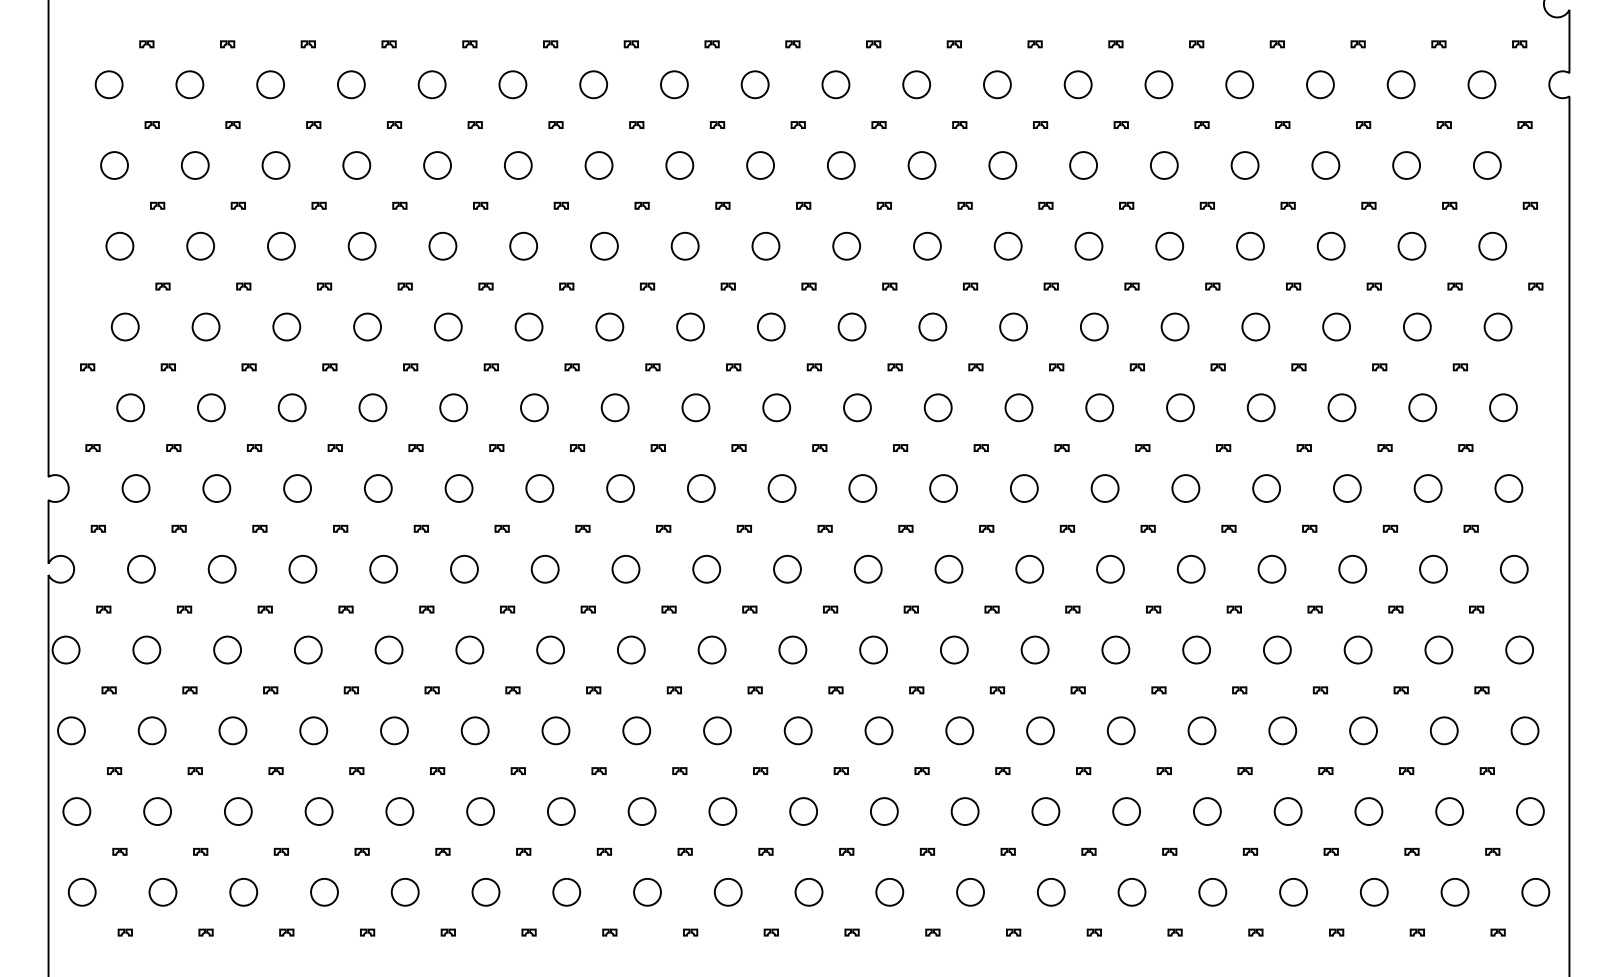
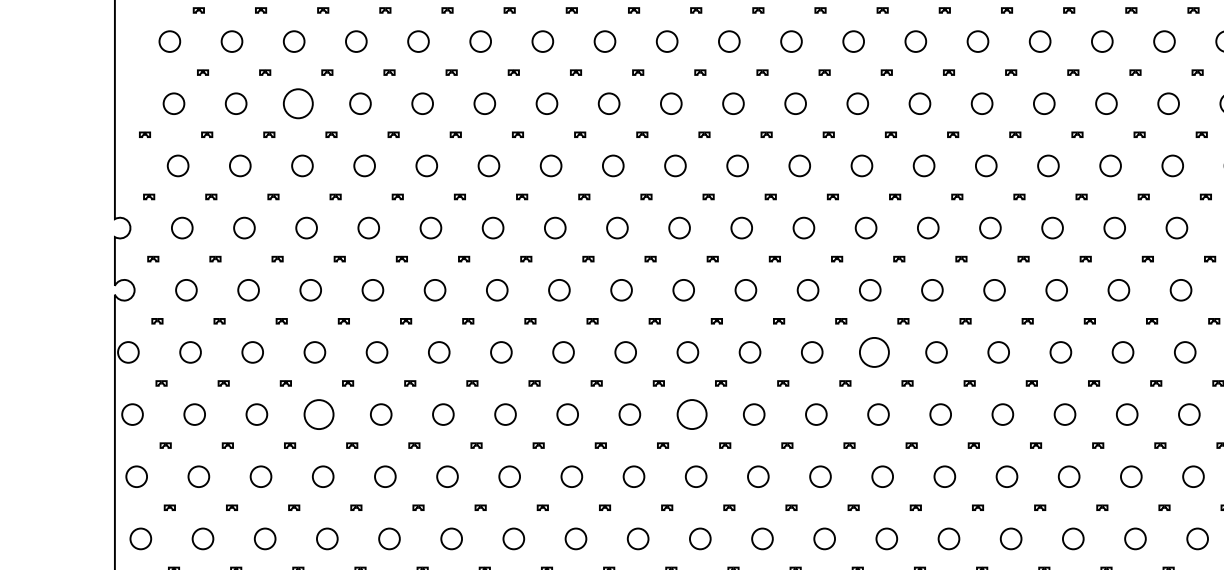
circle: (286, 326) -> (298, 103), size x1.4
circle: (1034, 649) -> (873, 352), size x1.4
circle: (313, 730) -> (318, 414), size x1.4
circle: (797, 730) -> (691, 414), size x1.4

